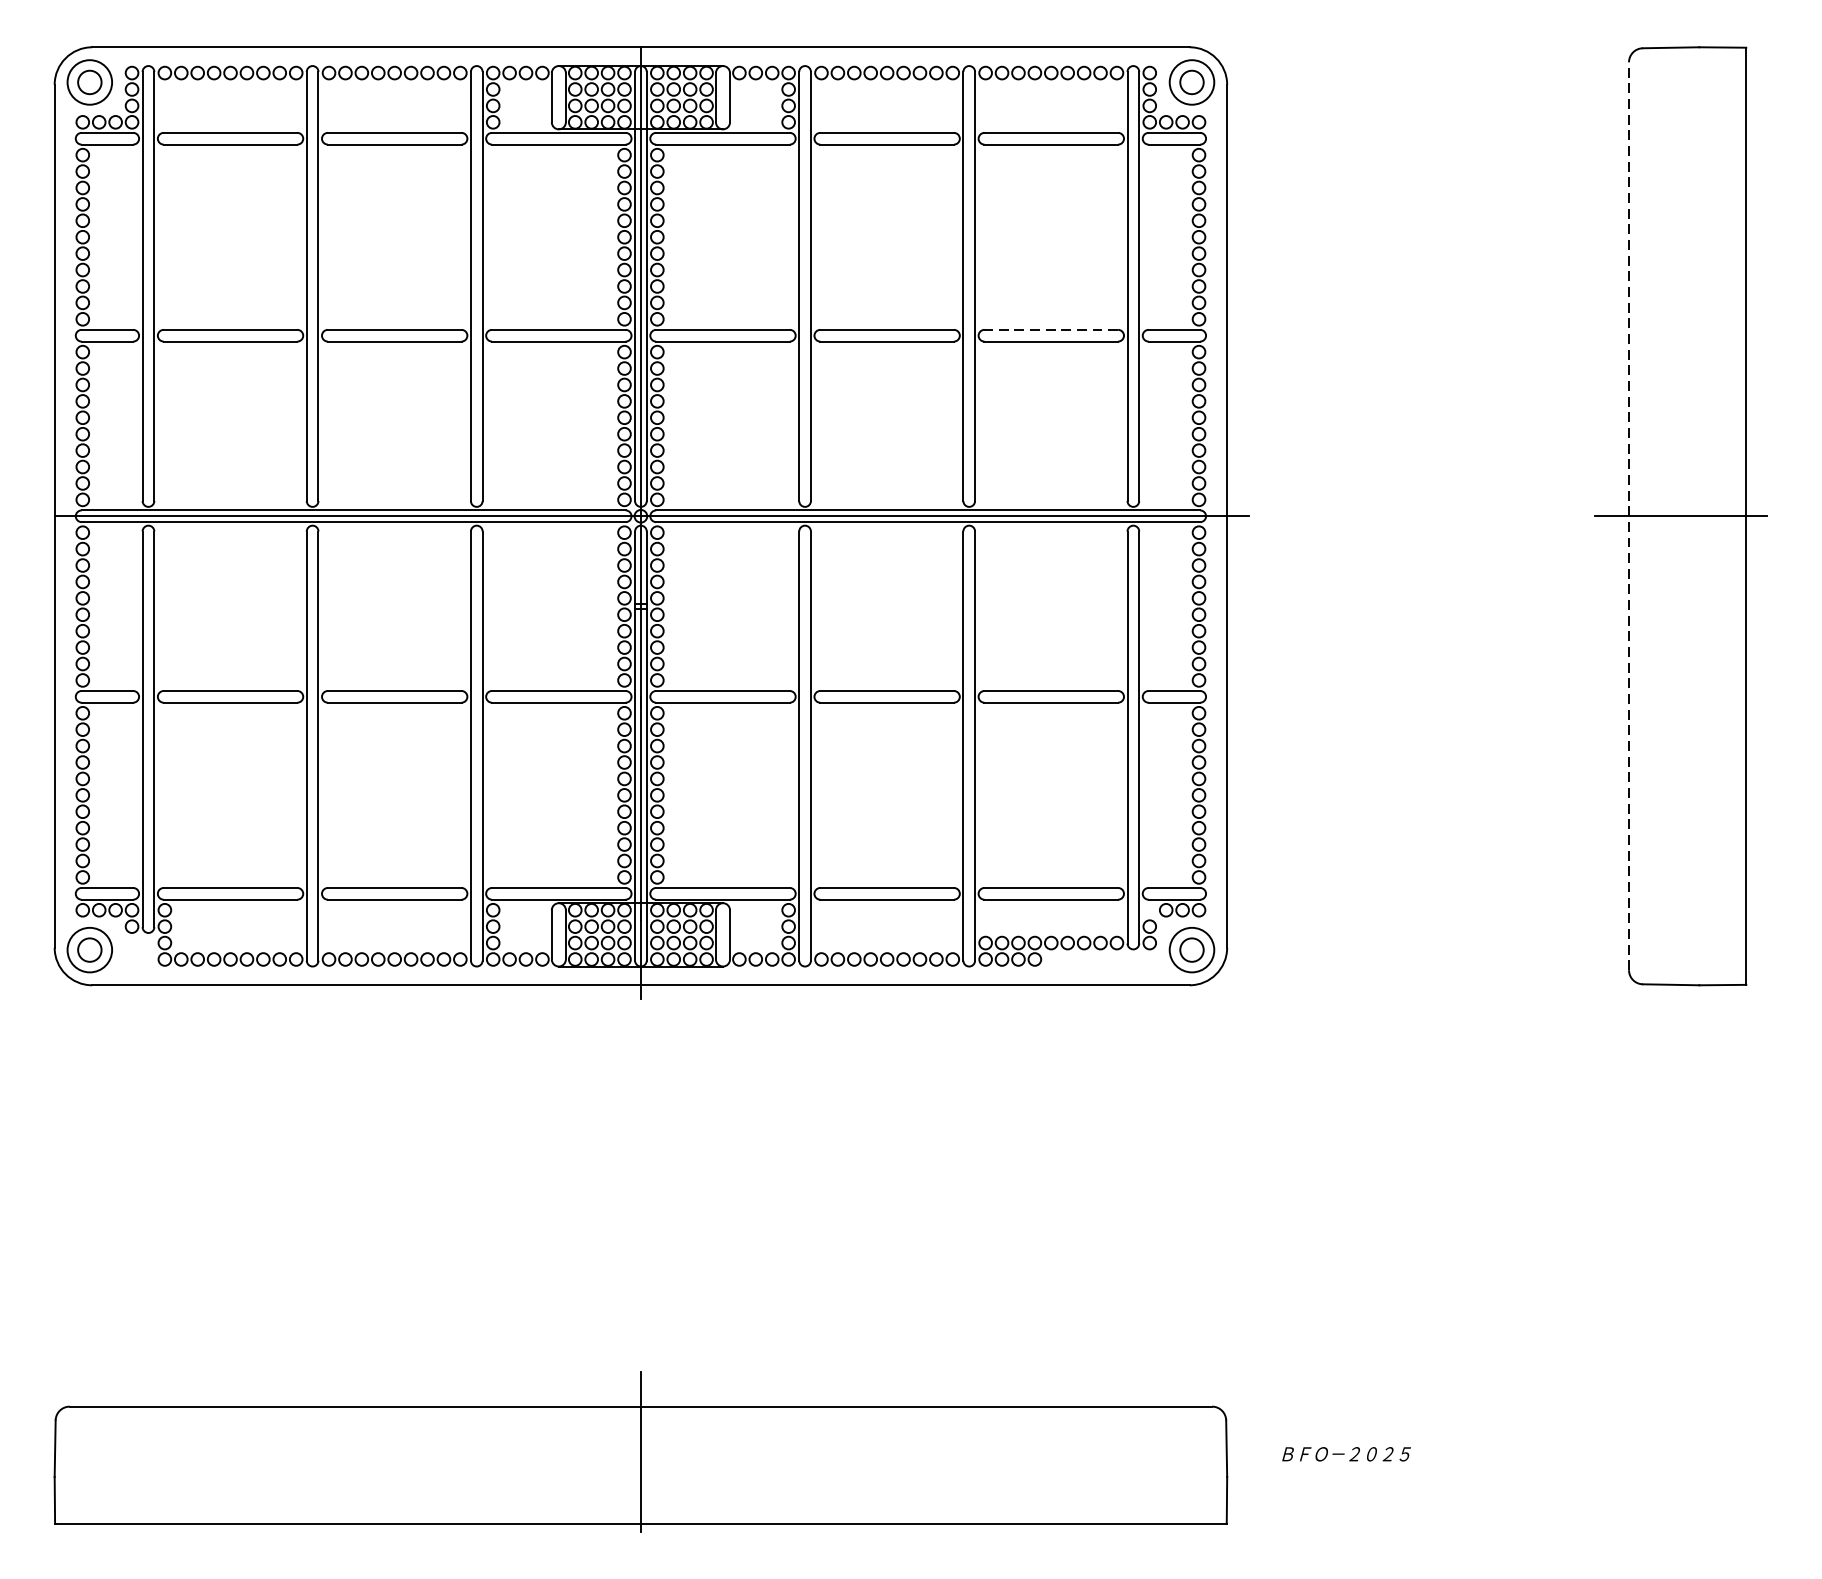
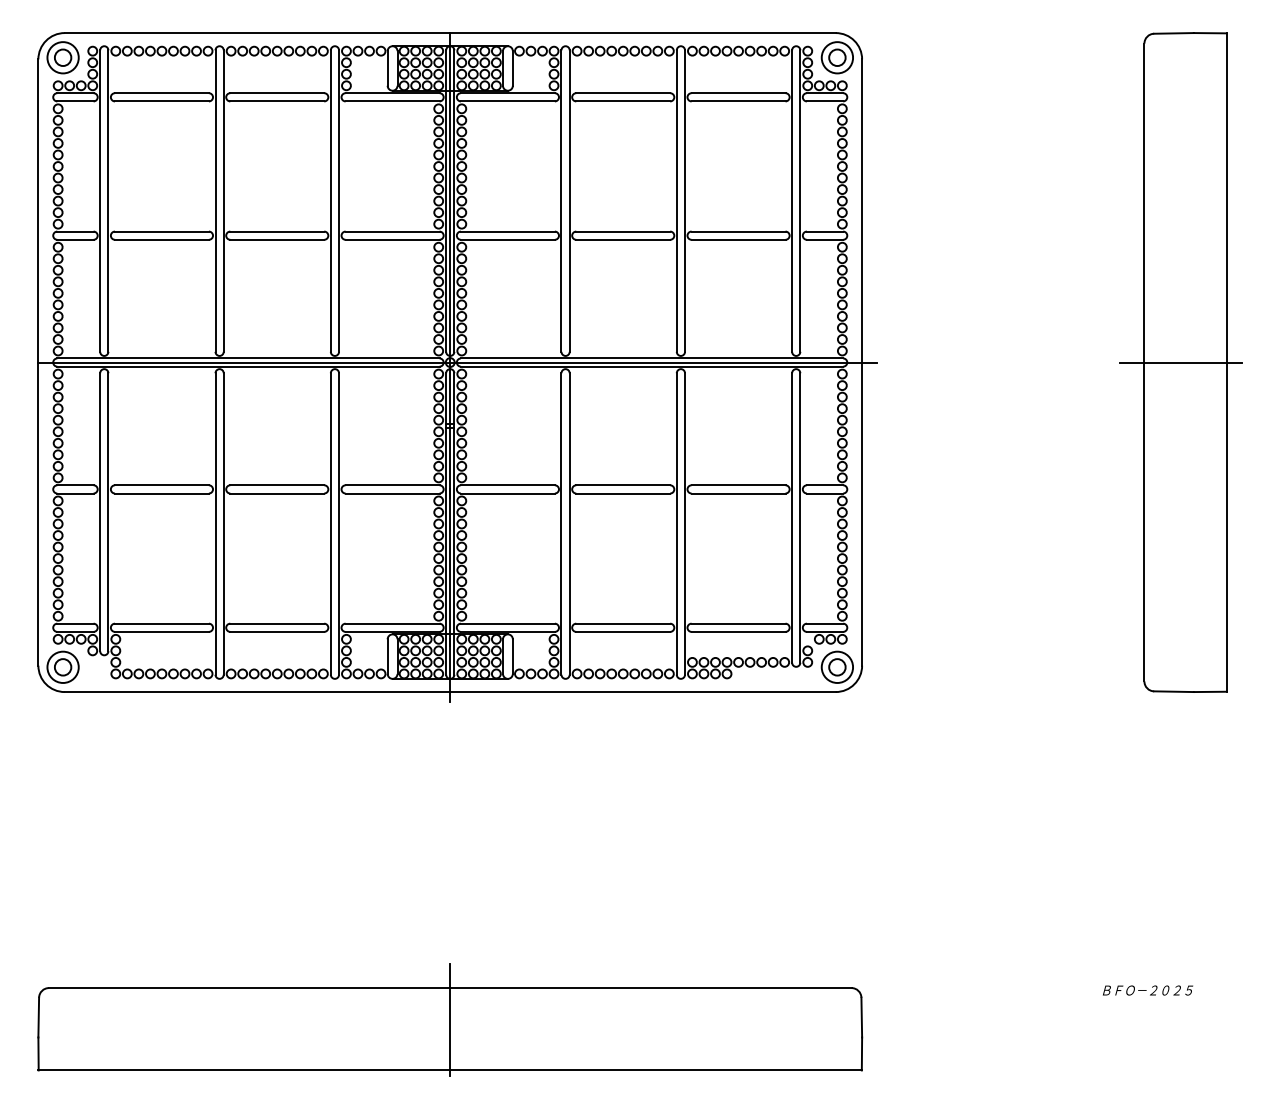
line: (1051, 329) -> (738, 231), dashed -> solid
line: (1629, 516) -> (1144, 362), dashed -> solid
text: (1345, 1454) -> (1147, 990), moved

